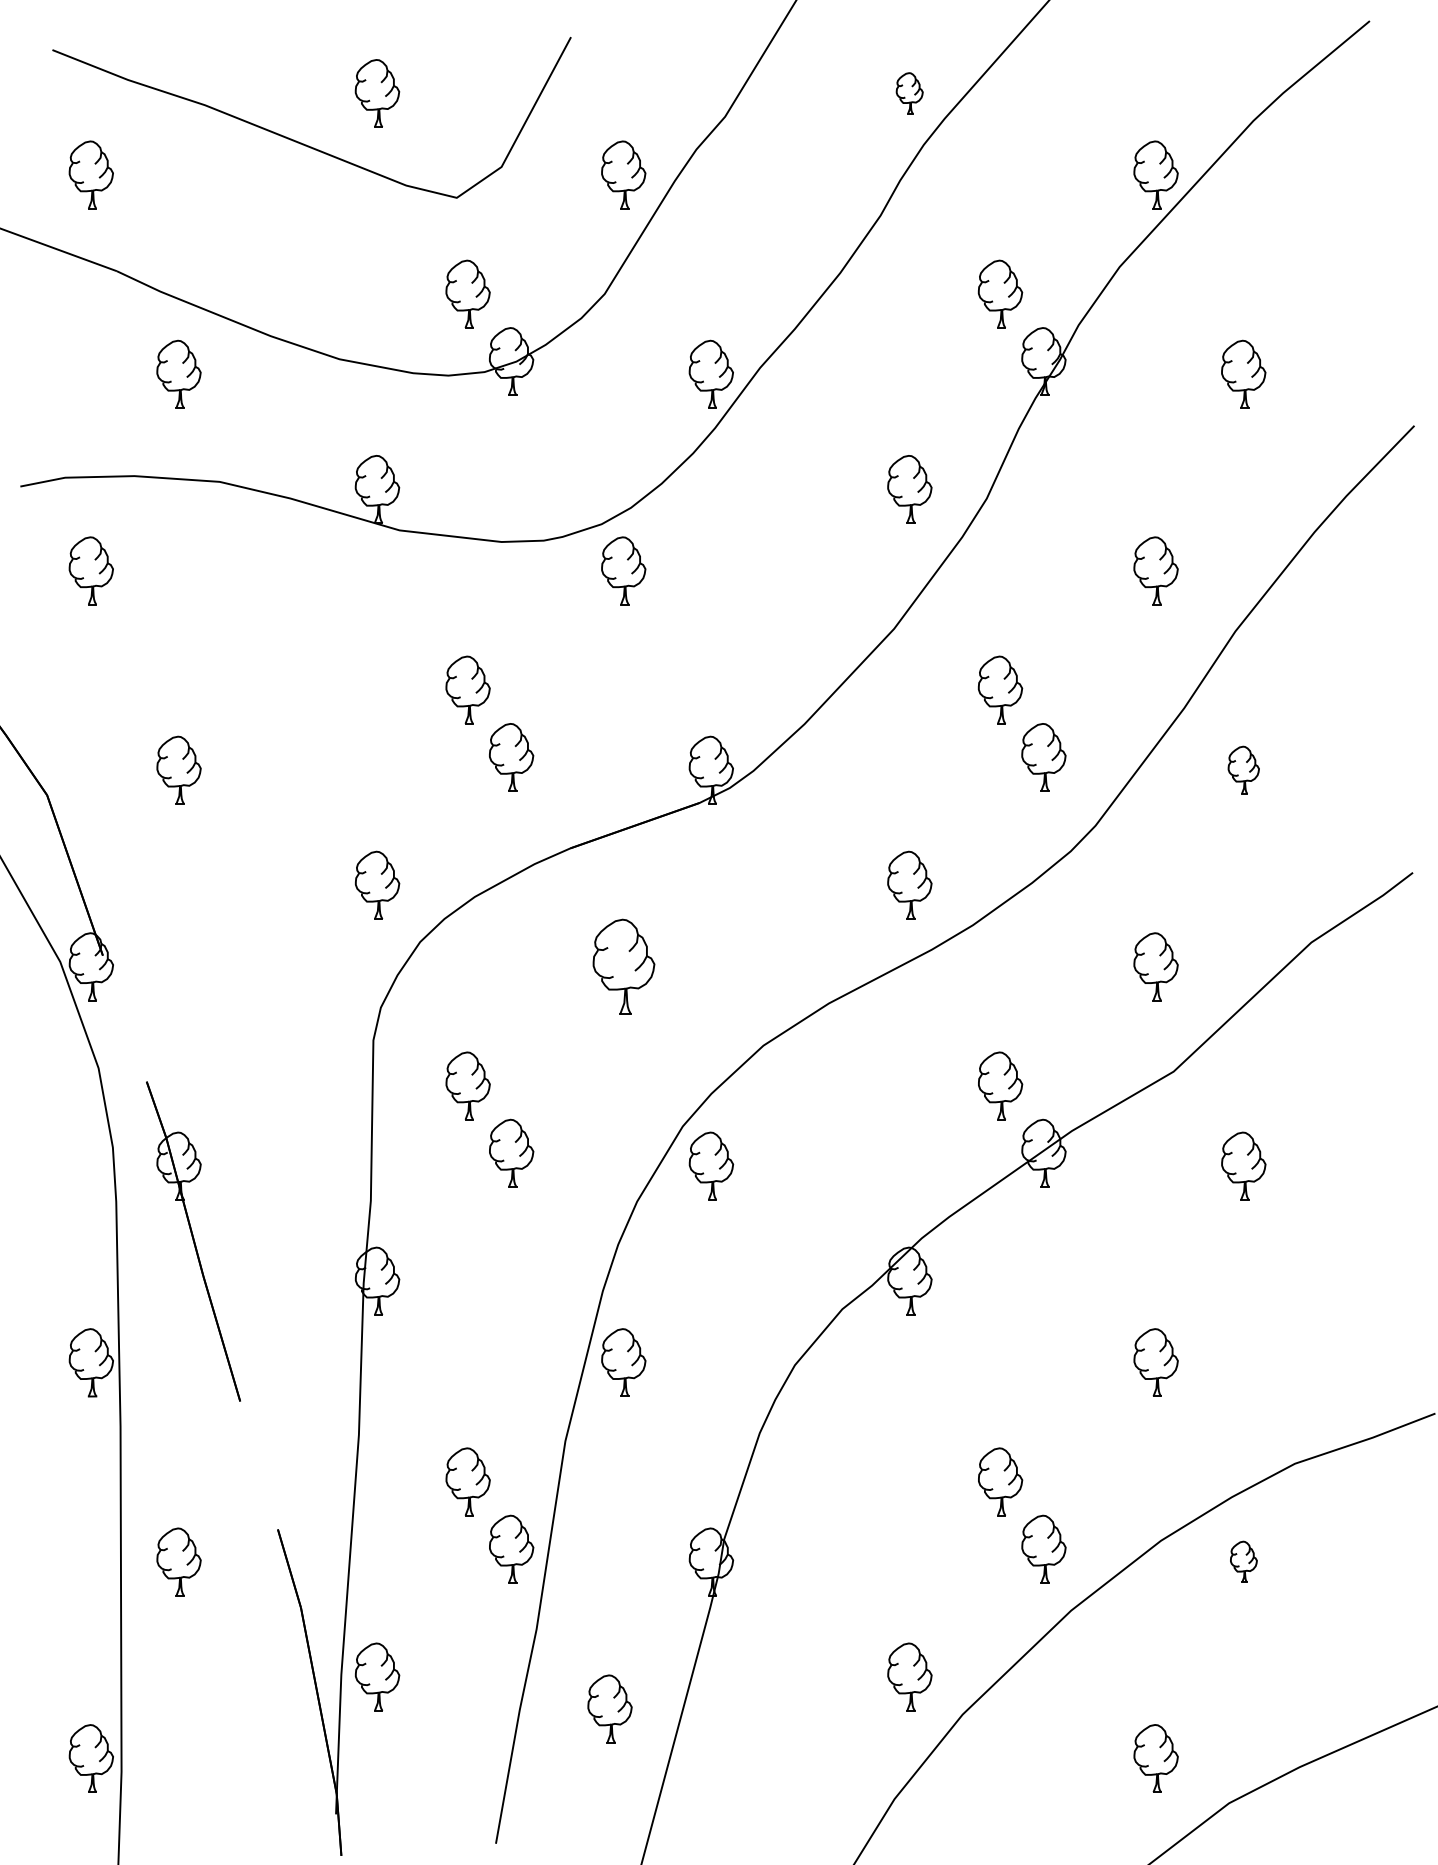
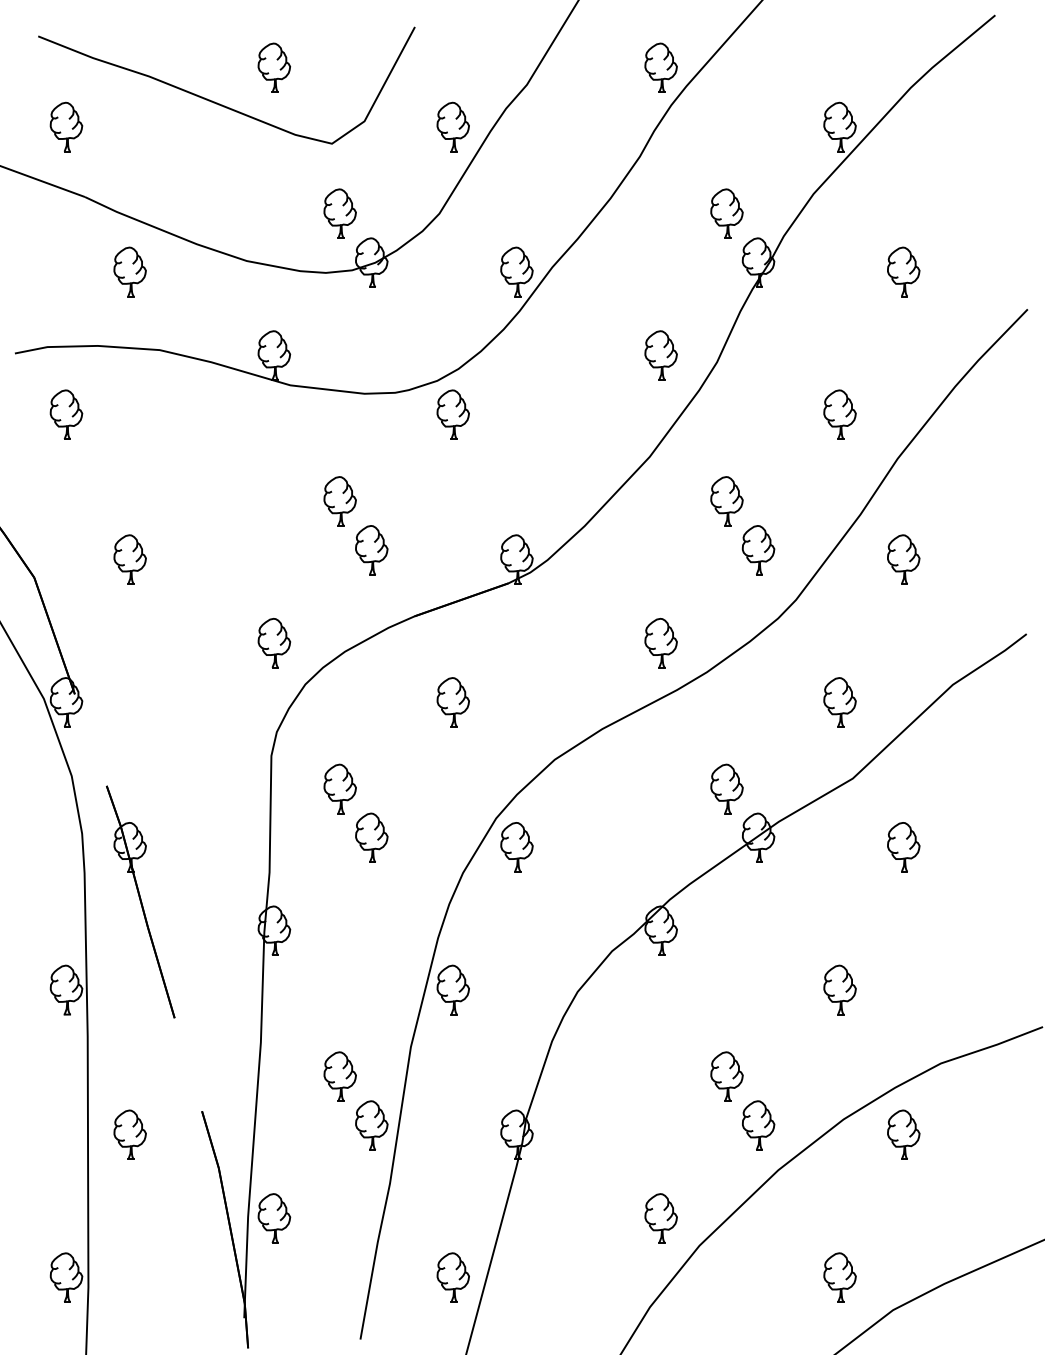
part: (908, 92) -> (660, 67), size x1.67
part: (1243, 770) -> (903, 559), size x1.43
part: (622, 966) -> (452, 702), size x0.71
part: (1243, 1561) -> (903, 1134), size x1.67
part: (608, 1708) -> (452, 1277), moved

